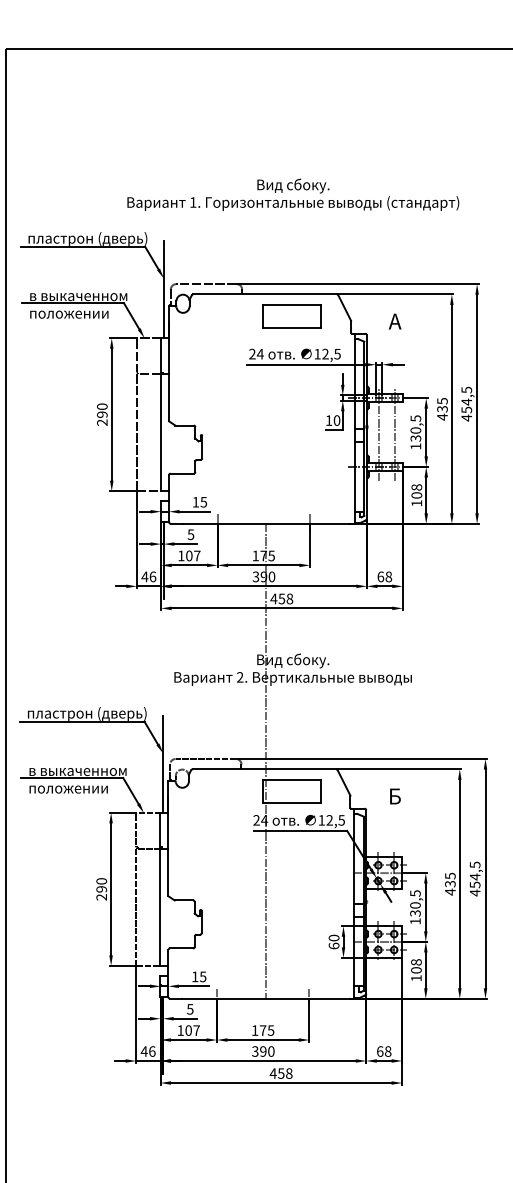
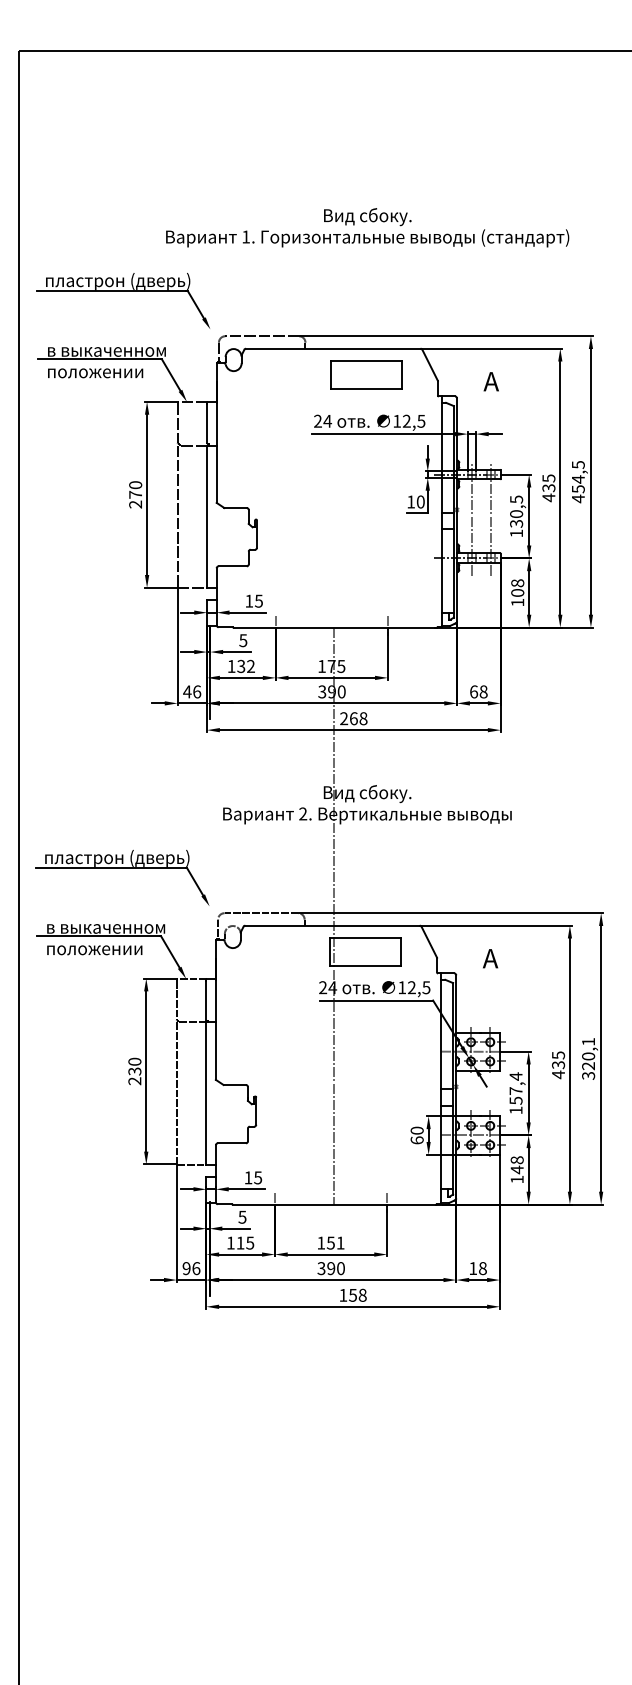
line: (163, 289) -> (210, 342), removed
text: (102, 414) -> (135, 494), 290 -> 270
text: (193, 555) -> (246, 665), 107 -> 132
text: (277, 598) -> (348, 718), 458 -> 268
line: (163, 764) -> (209, 919), removed
text: (394, 796) -> (490, 958), Б -> А
text: (475, 879) -> (588, 1059), 454,5 -> 320,1
text: (101, 889) -> (134, 1071), 290 -> 230
text: (415, 903) -> (515, 1088), 130,5 -> 157,4
text: (415, 970) -> (516, 1169), 108 -> 148
text: (192, 1030) -> (245, 1242), 107 -> 115
text: (266, 1030) -> (335, 1242), 175 -> 151
text: (144, 1051) -> (186, 1268), 46 -> 96
text: (380, 1051) -> (473, 1268), 68 -> 18
text: (273, 1073) -> (343, 1295), 458 -> 158

